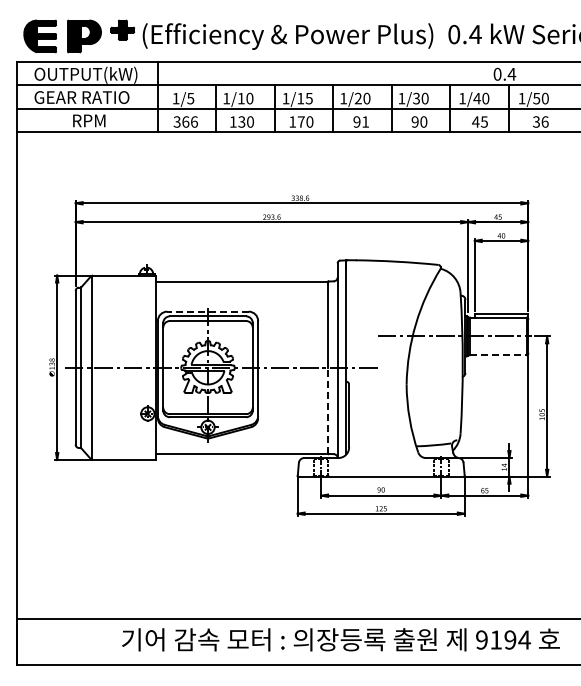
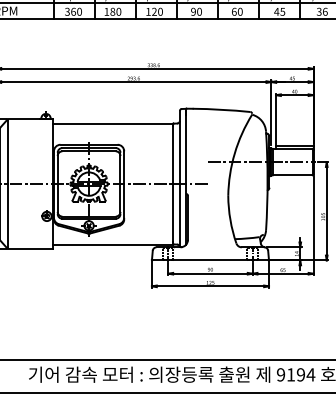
text: (194, 121) -> (79, 11), 366 -> 360
text: (241, 121) -> (112, 11), 130 -> 180
text: (300, 121) -> (153, 11), 170 -> 120
text: (365, 121) -> (199, 11), 91 -> 90
text: (414, 121) -> (233, 11), 90 -> 60
line: (208, 311) -> (89, 144), dashed -> solid
line: (499, 355) -> (293, 175), dashed -> solid
line: (328, 410) -> (173, 214), dashed -> solid

